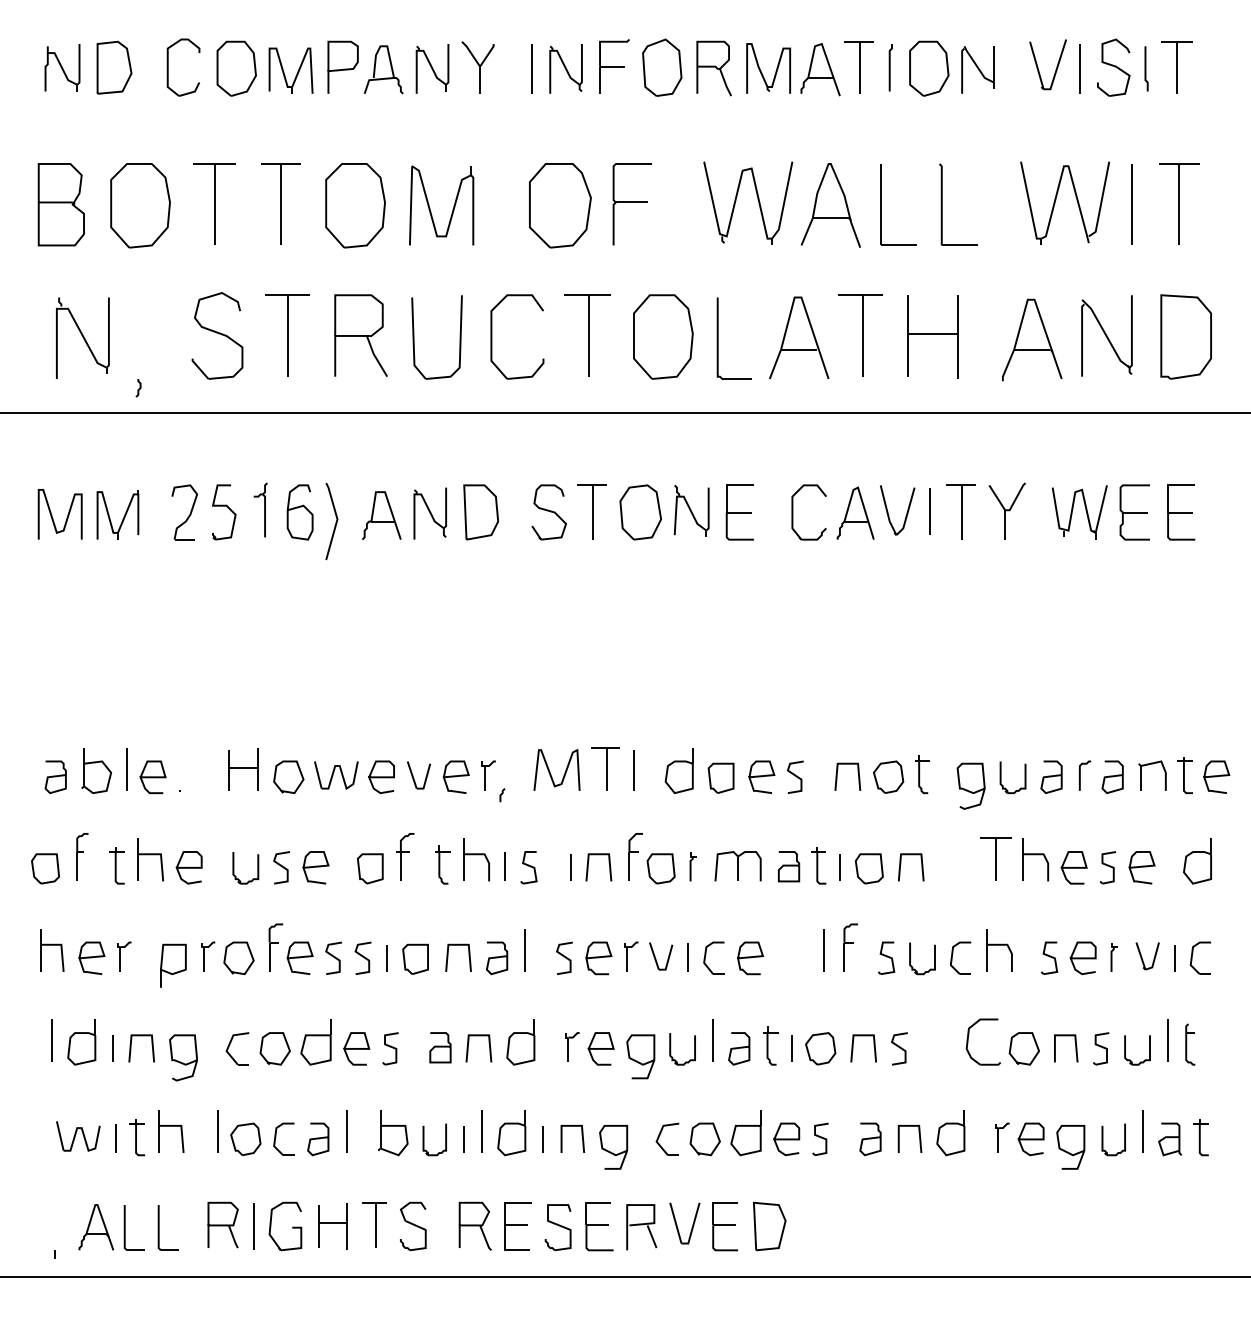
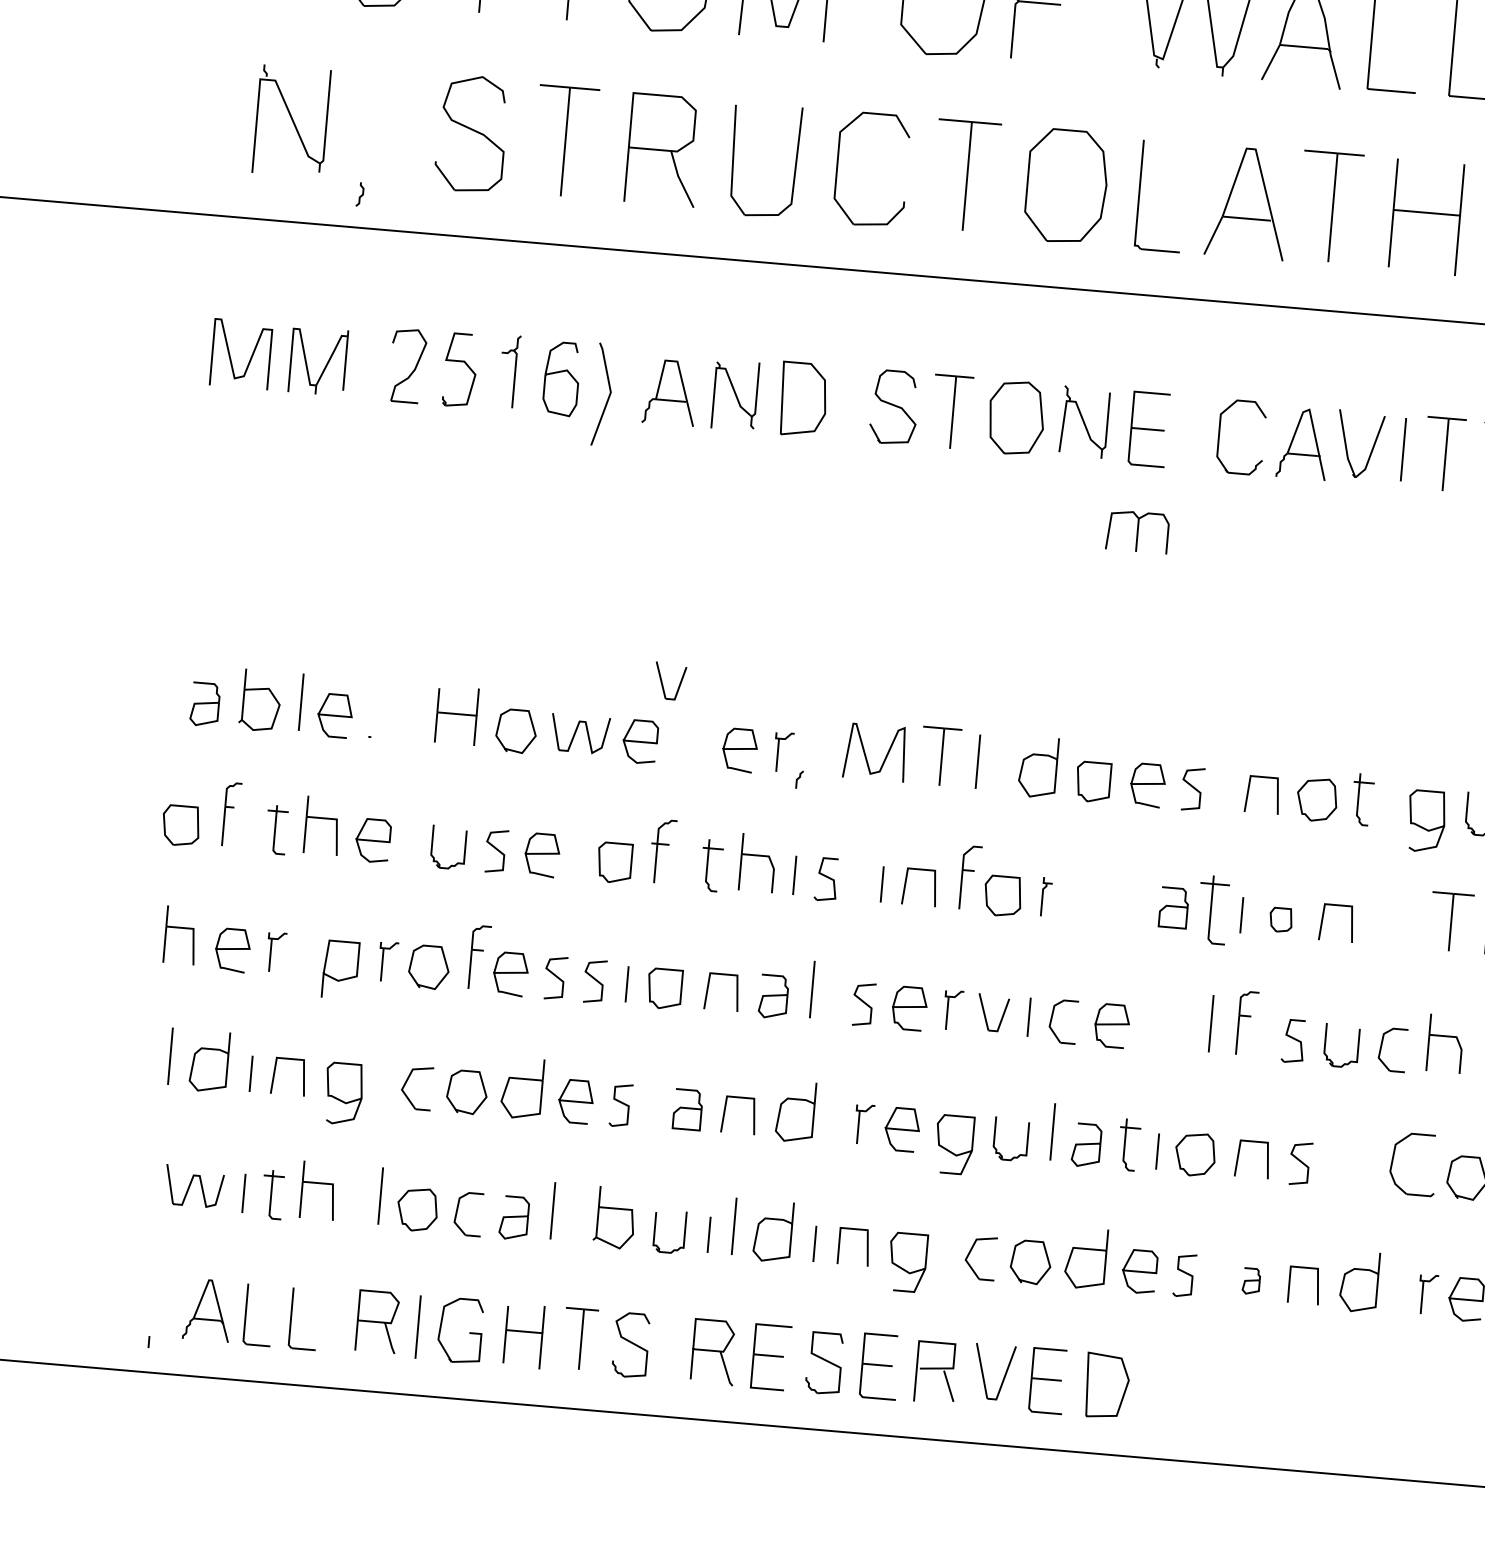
part: (418, 775) -> (669, 681), moved
part: (818, 865) -> (1213, 909), size x1.4
part: (737, 866) -> (1136, 531), moved
part: (869, 868) -> (1281, 919), size x0.6
part: (870, 1139) -> (1251, 1281), size x0.6

